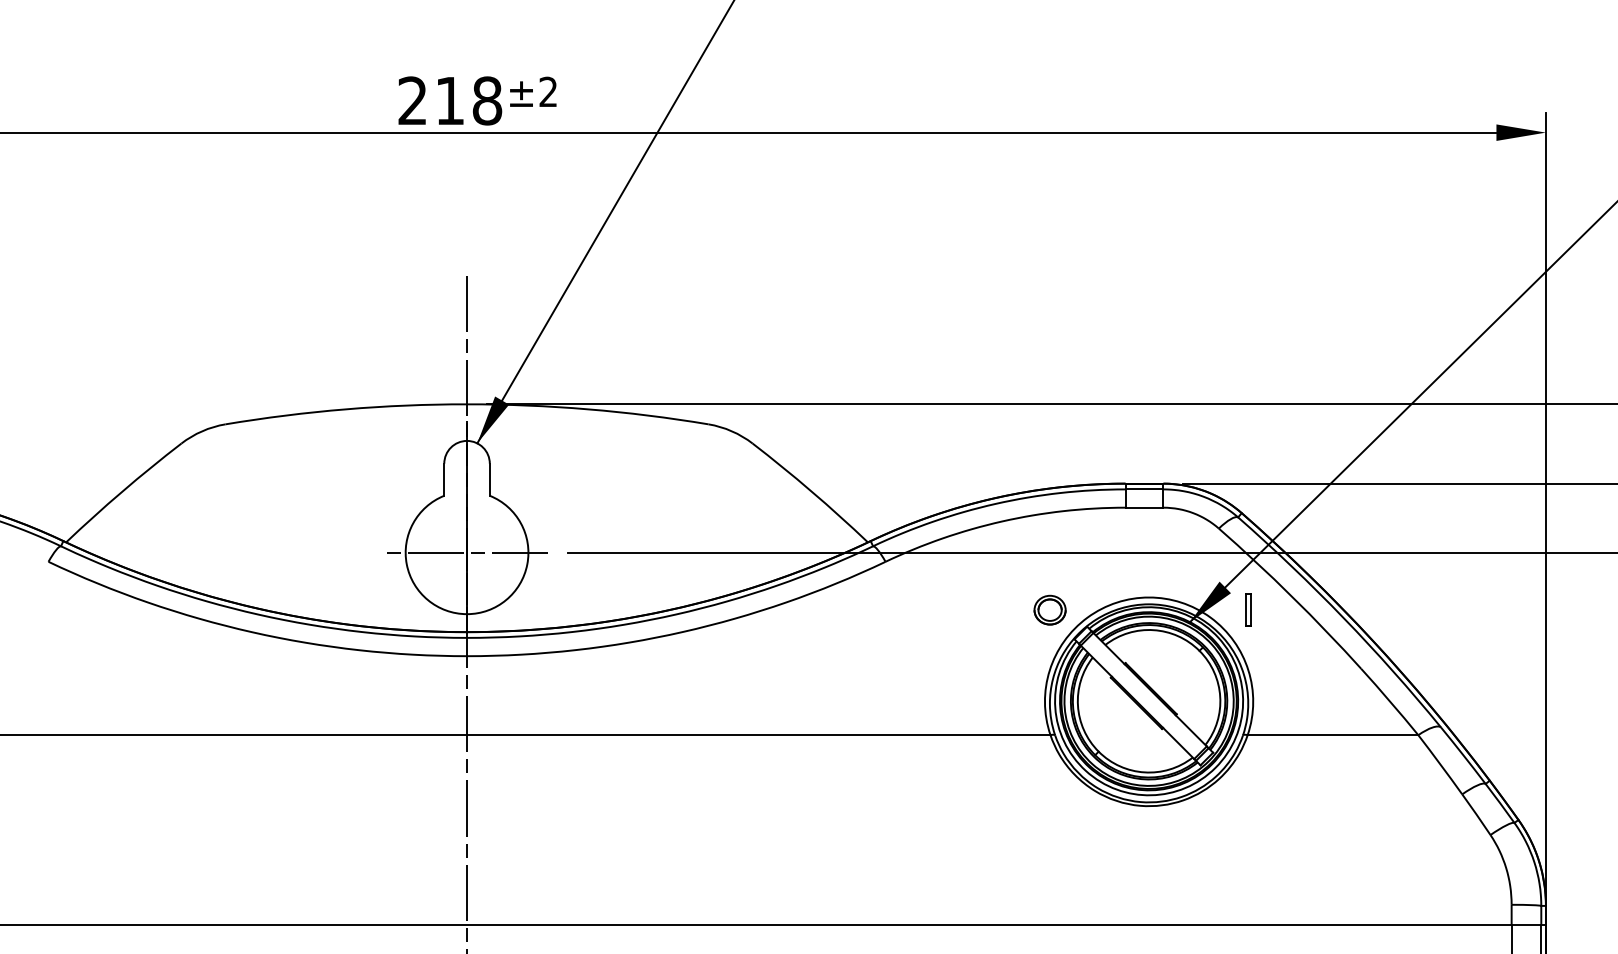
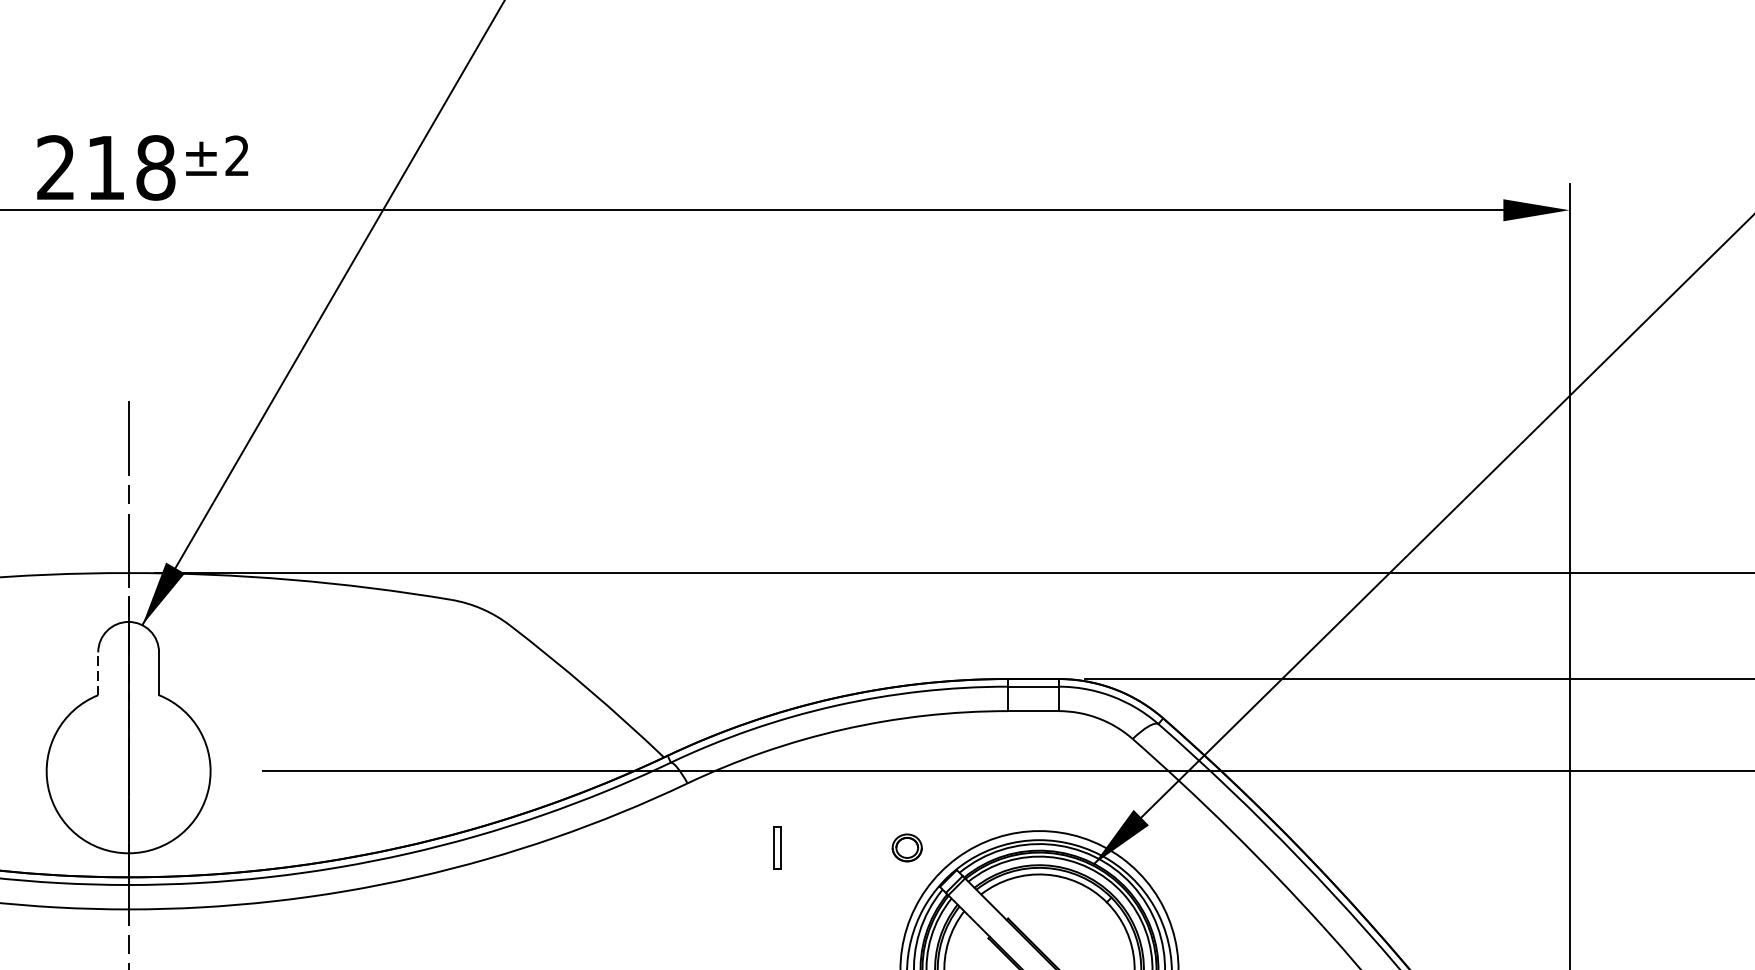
line: (444, 479) -> (98, 673), solid -> dashed
line: (466, 552) -> (127, 770), removed
part: (1049, 609) -> (906, 847), size x0.7
part: (1248, 609) -> (778, 847), moved

